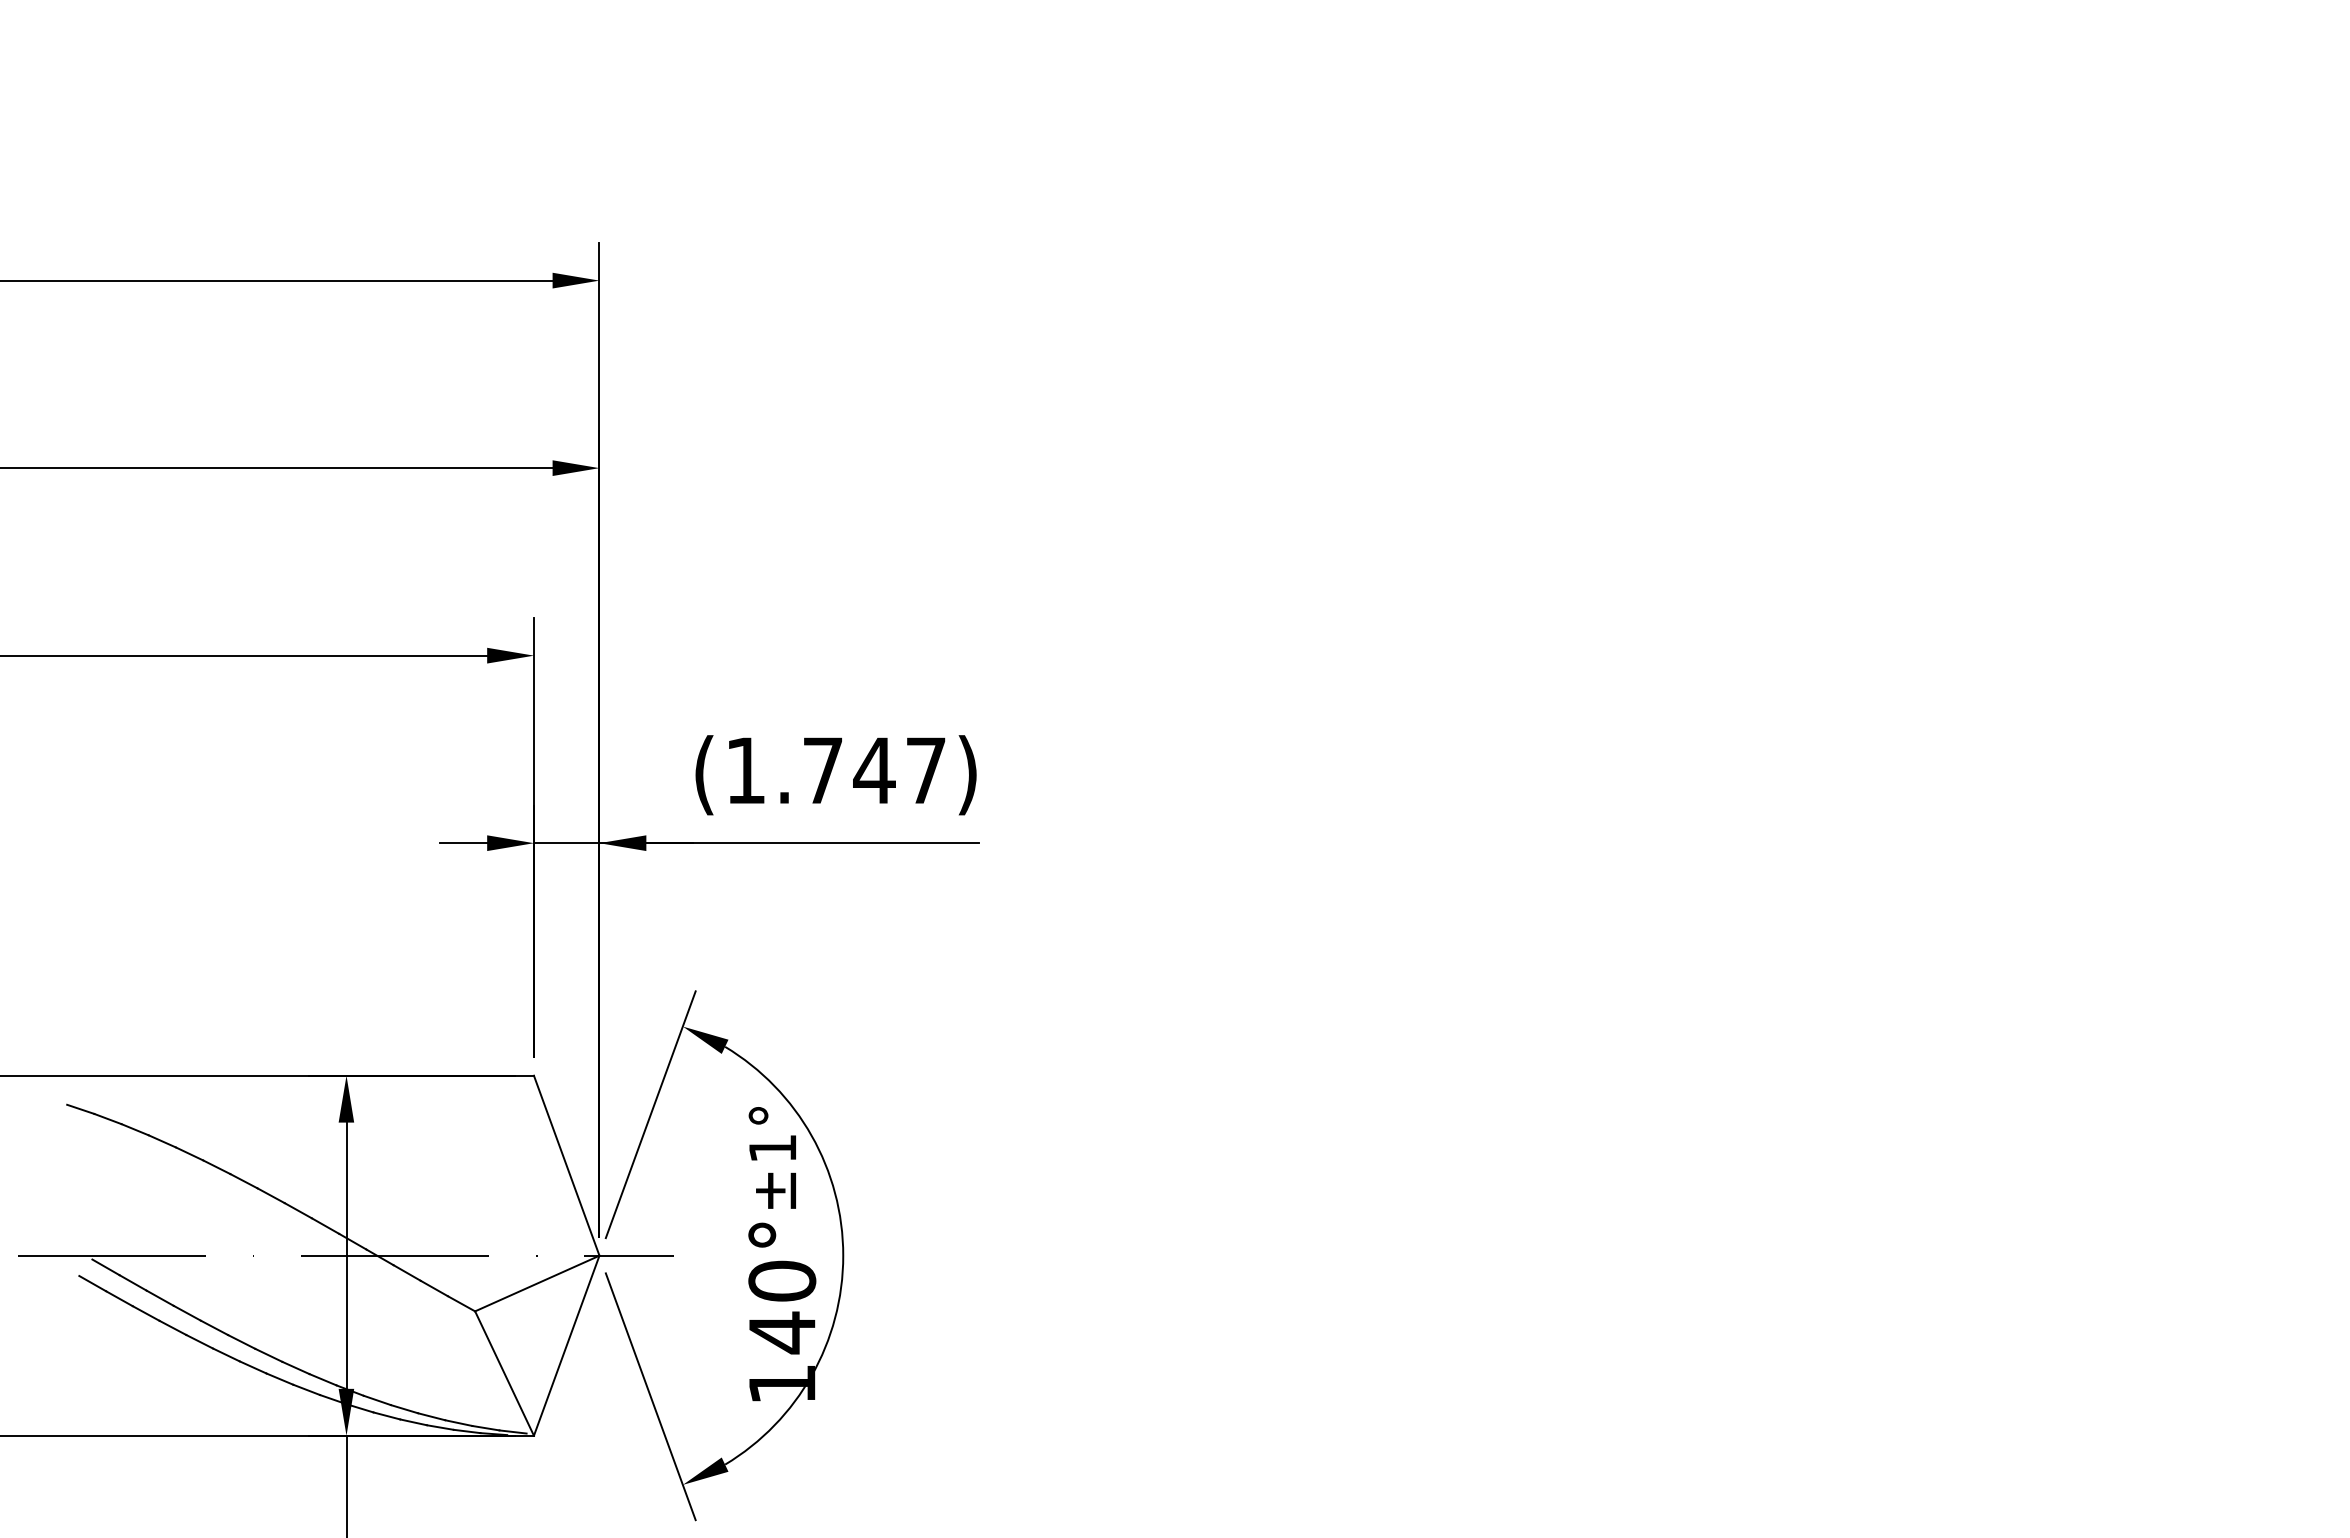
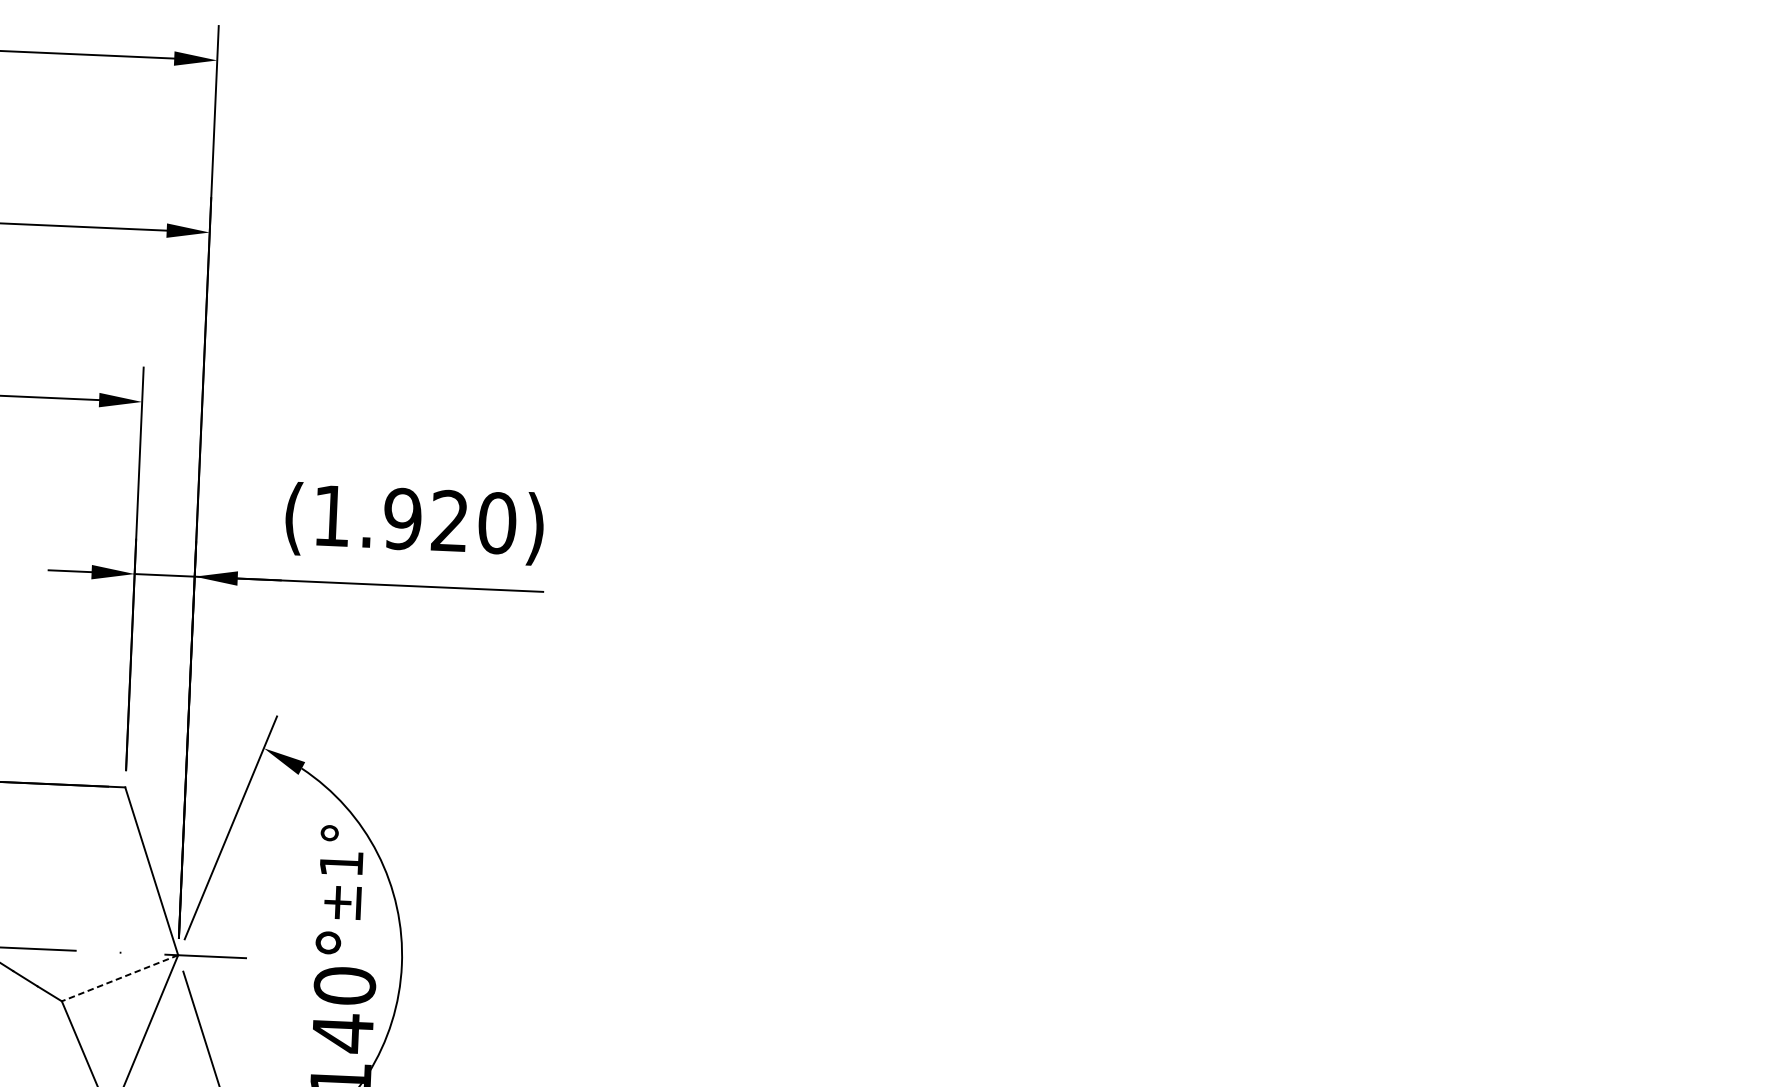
text: (874, 770) -> (449, 520), (1.747) -> (1.920)
line: (536, 1283) -> (119, 978), solid -> dashed

